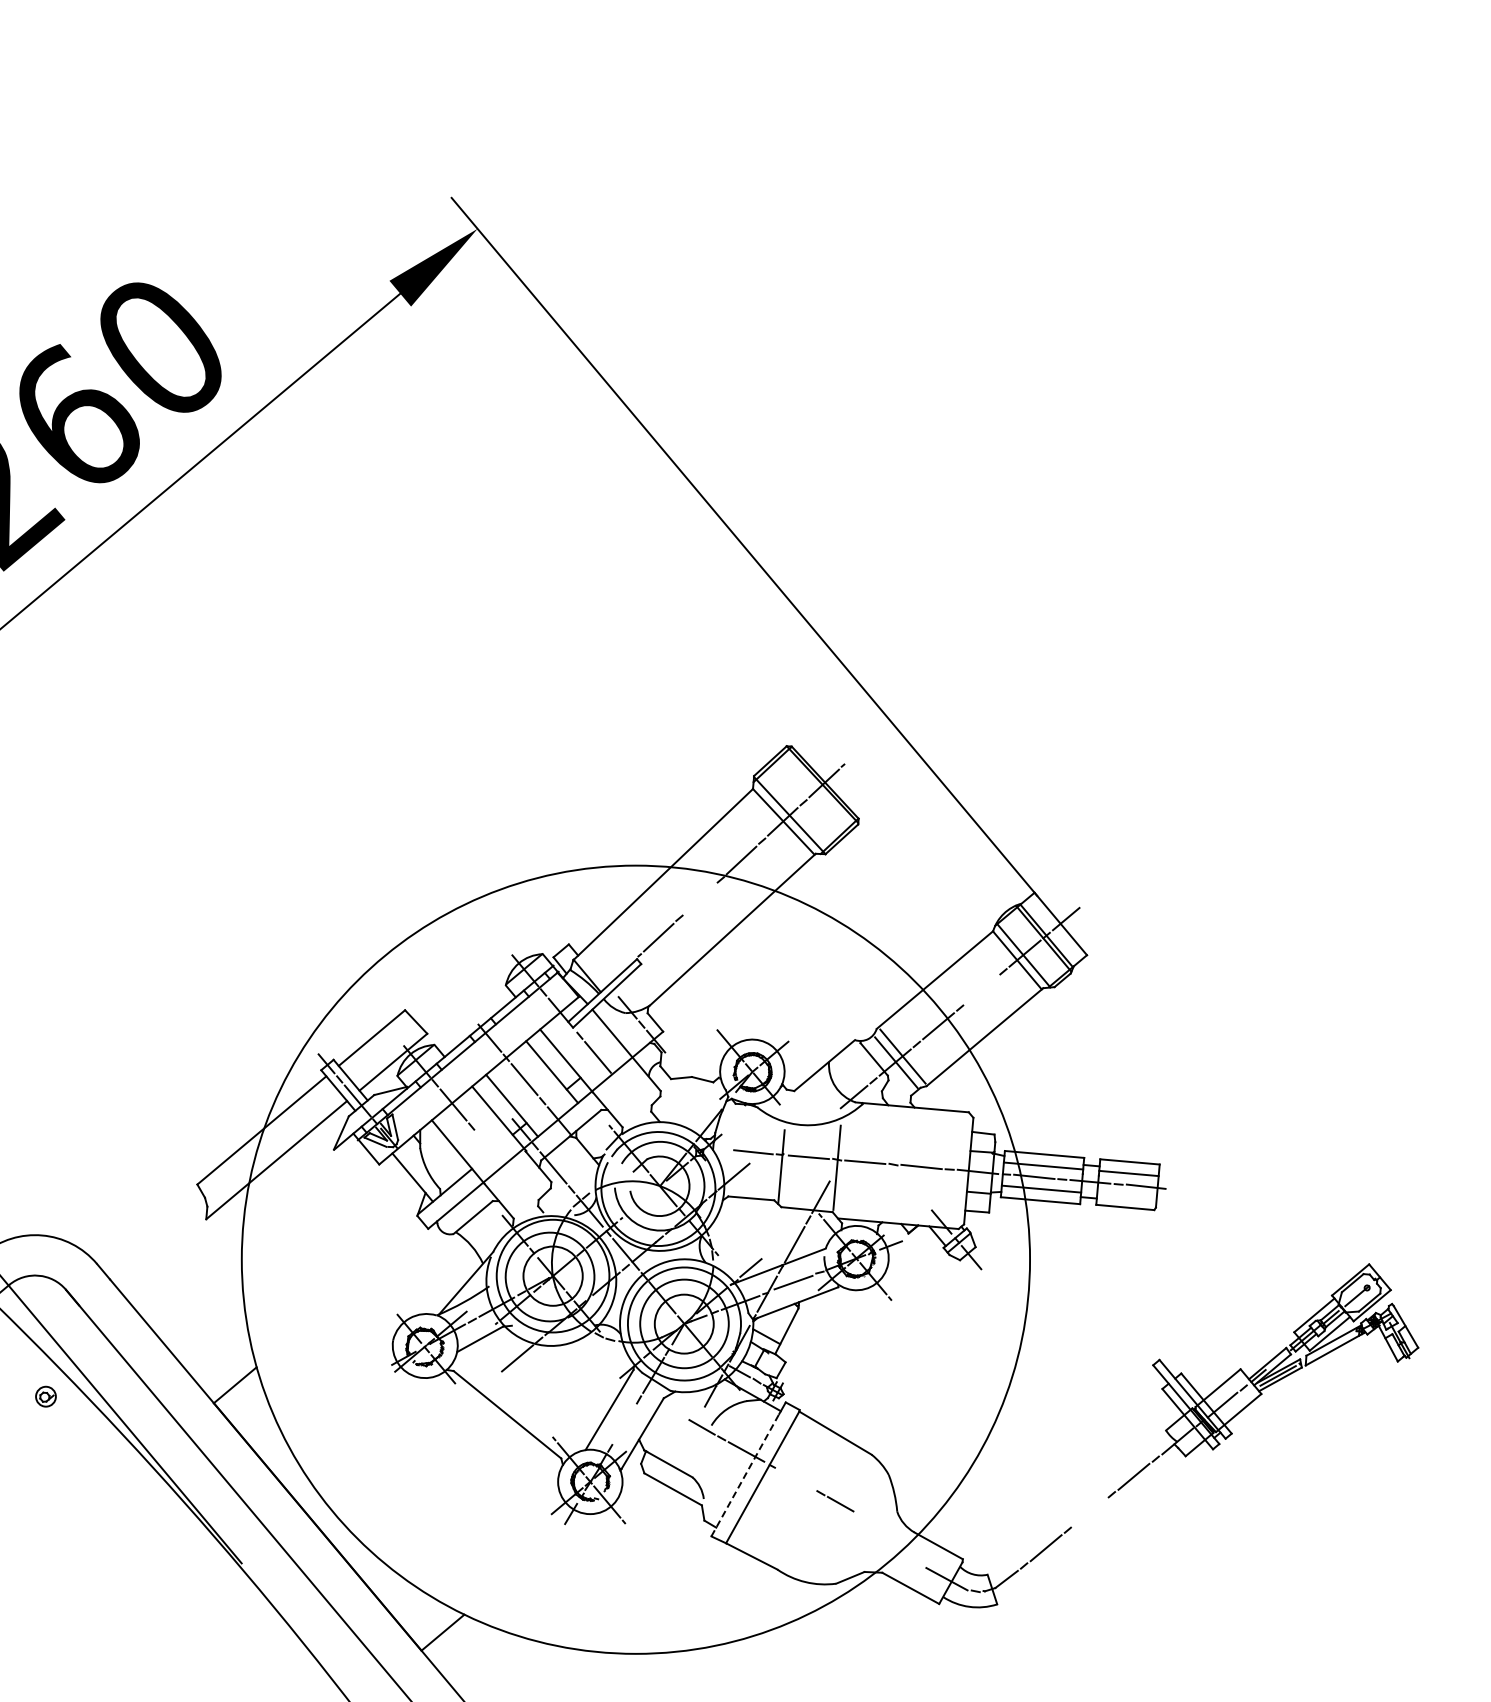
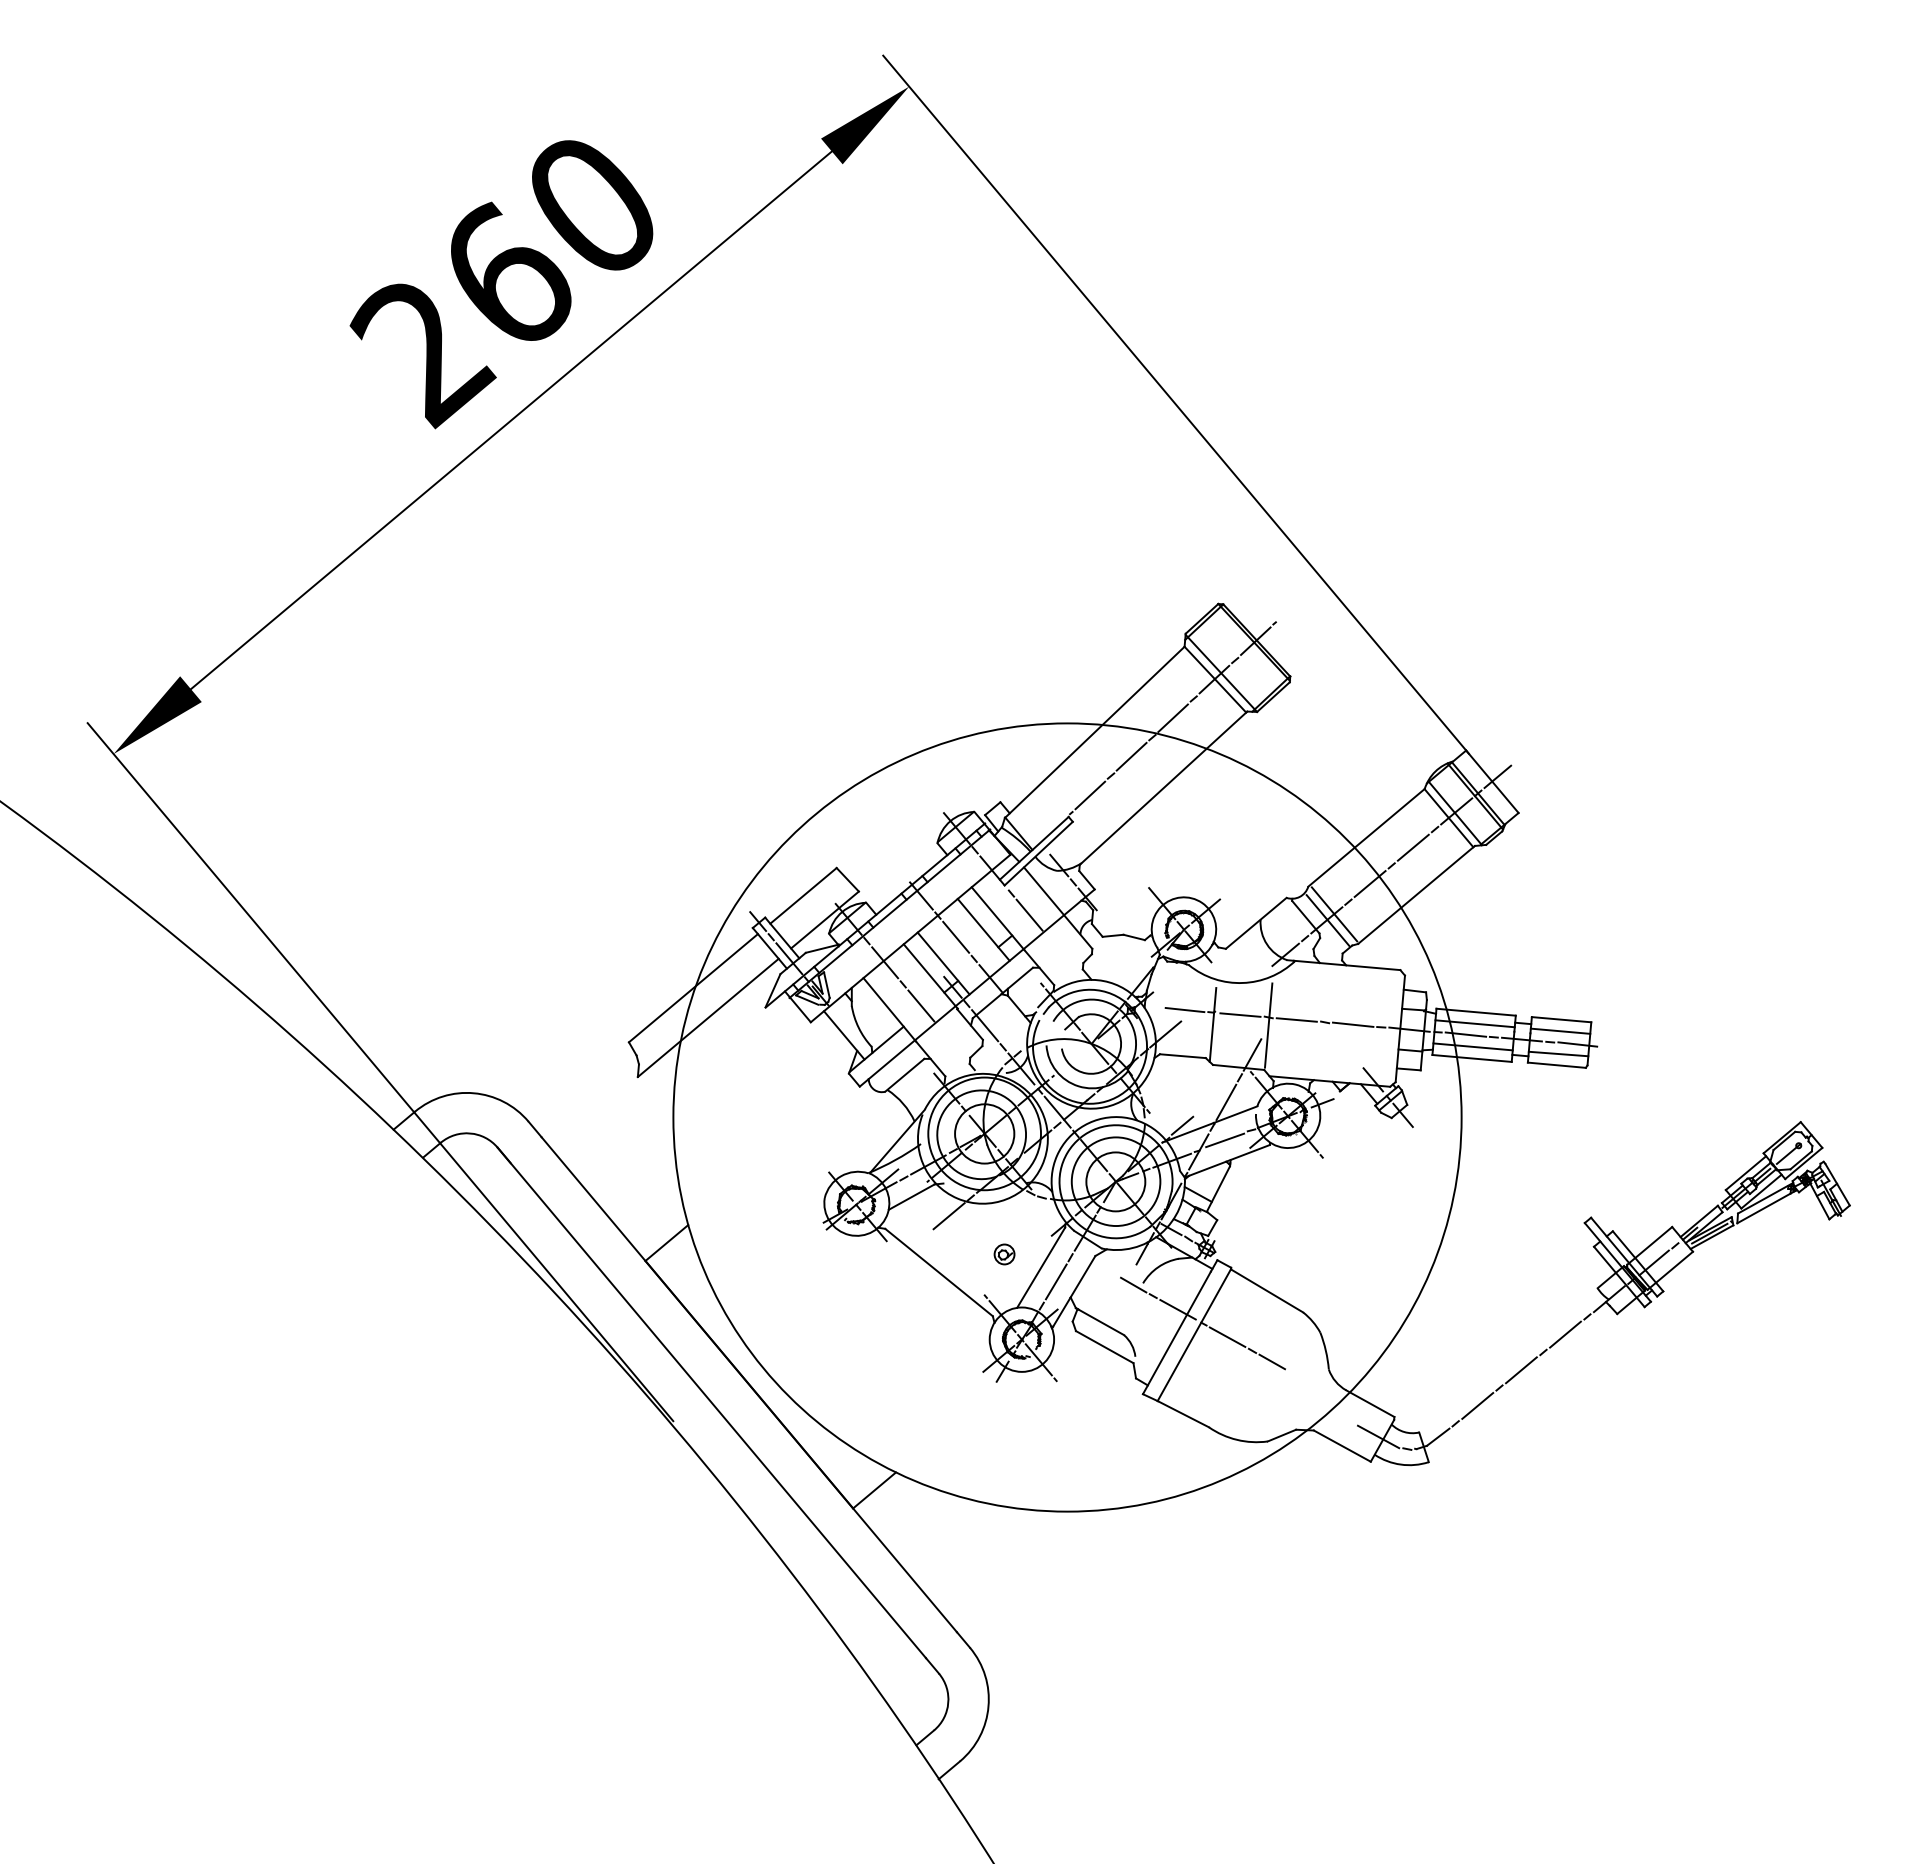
line: (699, 898) -> (1131, 756), added
line: (980, 989) -> (1412, 847), added
line: (489, 1147) -> (921, 1005), added
line: (1126, 1195) -> (1558, 1053), added
part: (45, 1396) -> (1004, 1254), moved
line: (623, 1423) -> (1055, 1281), added
line: (745, 1474) -> (1177, 1332), dashed -> solid
line: (795, 1478) -> (1227, 1336), added
line: (1089, 1512) -> (1521, 1370), added

